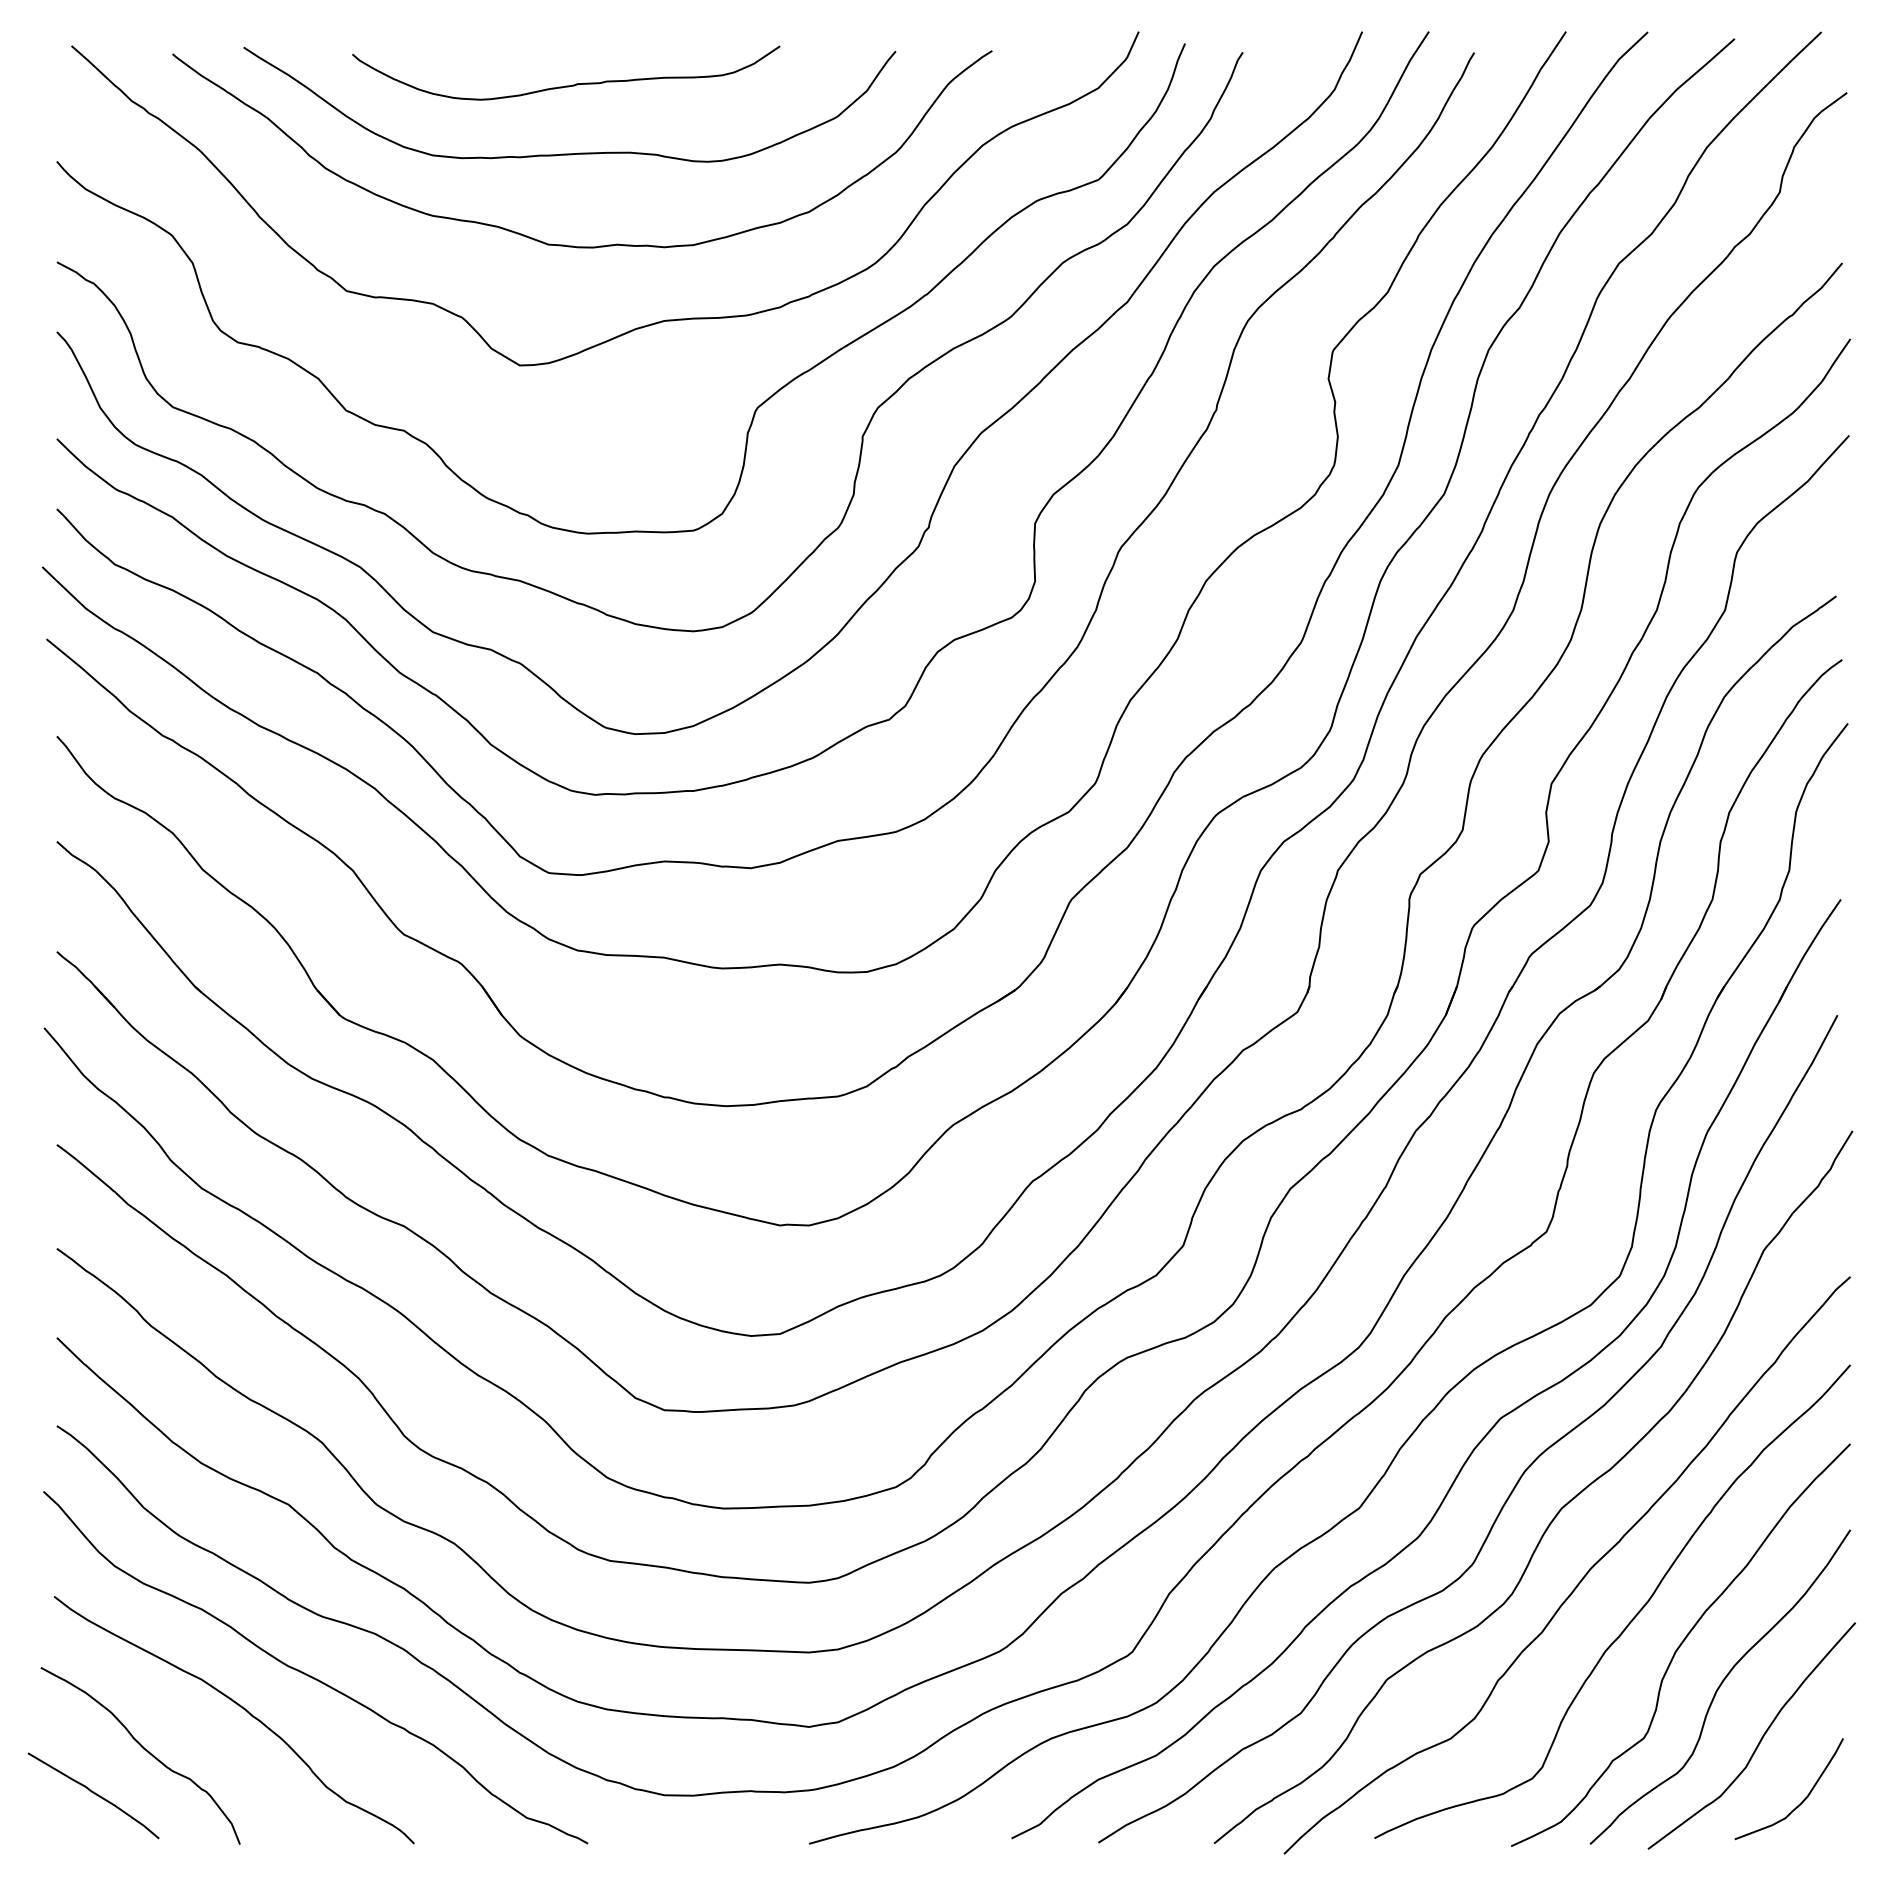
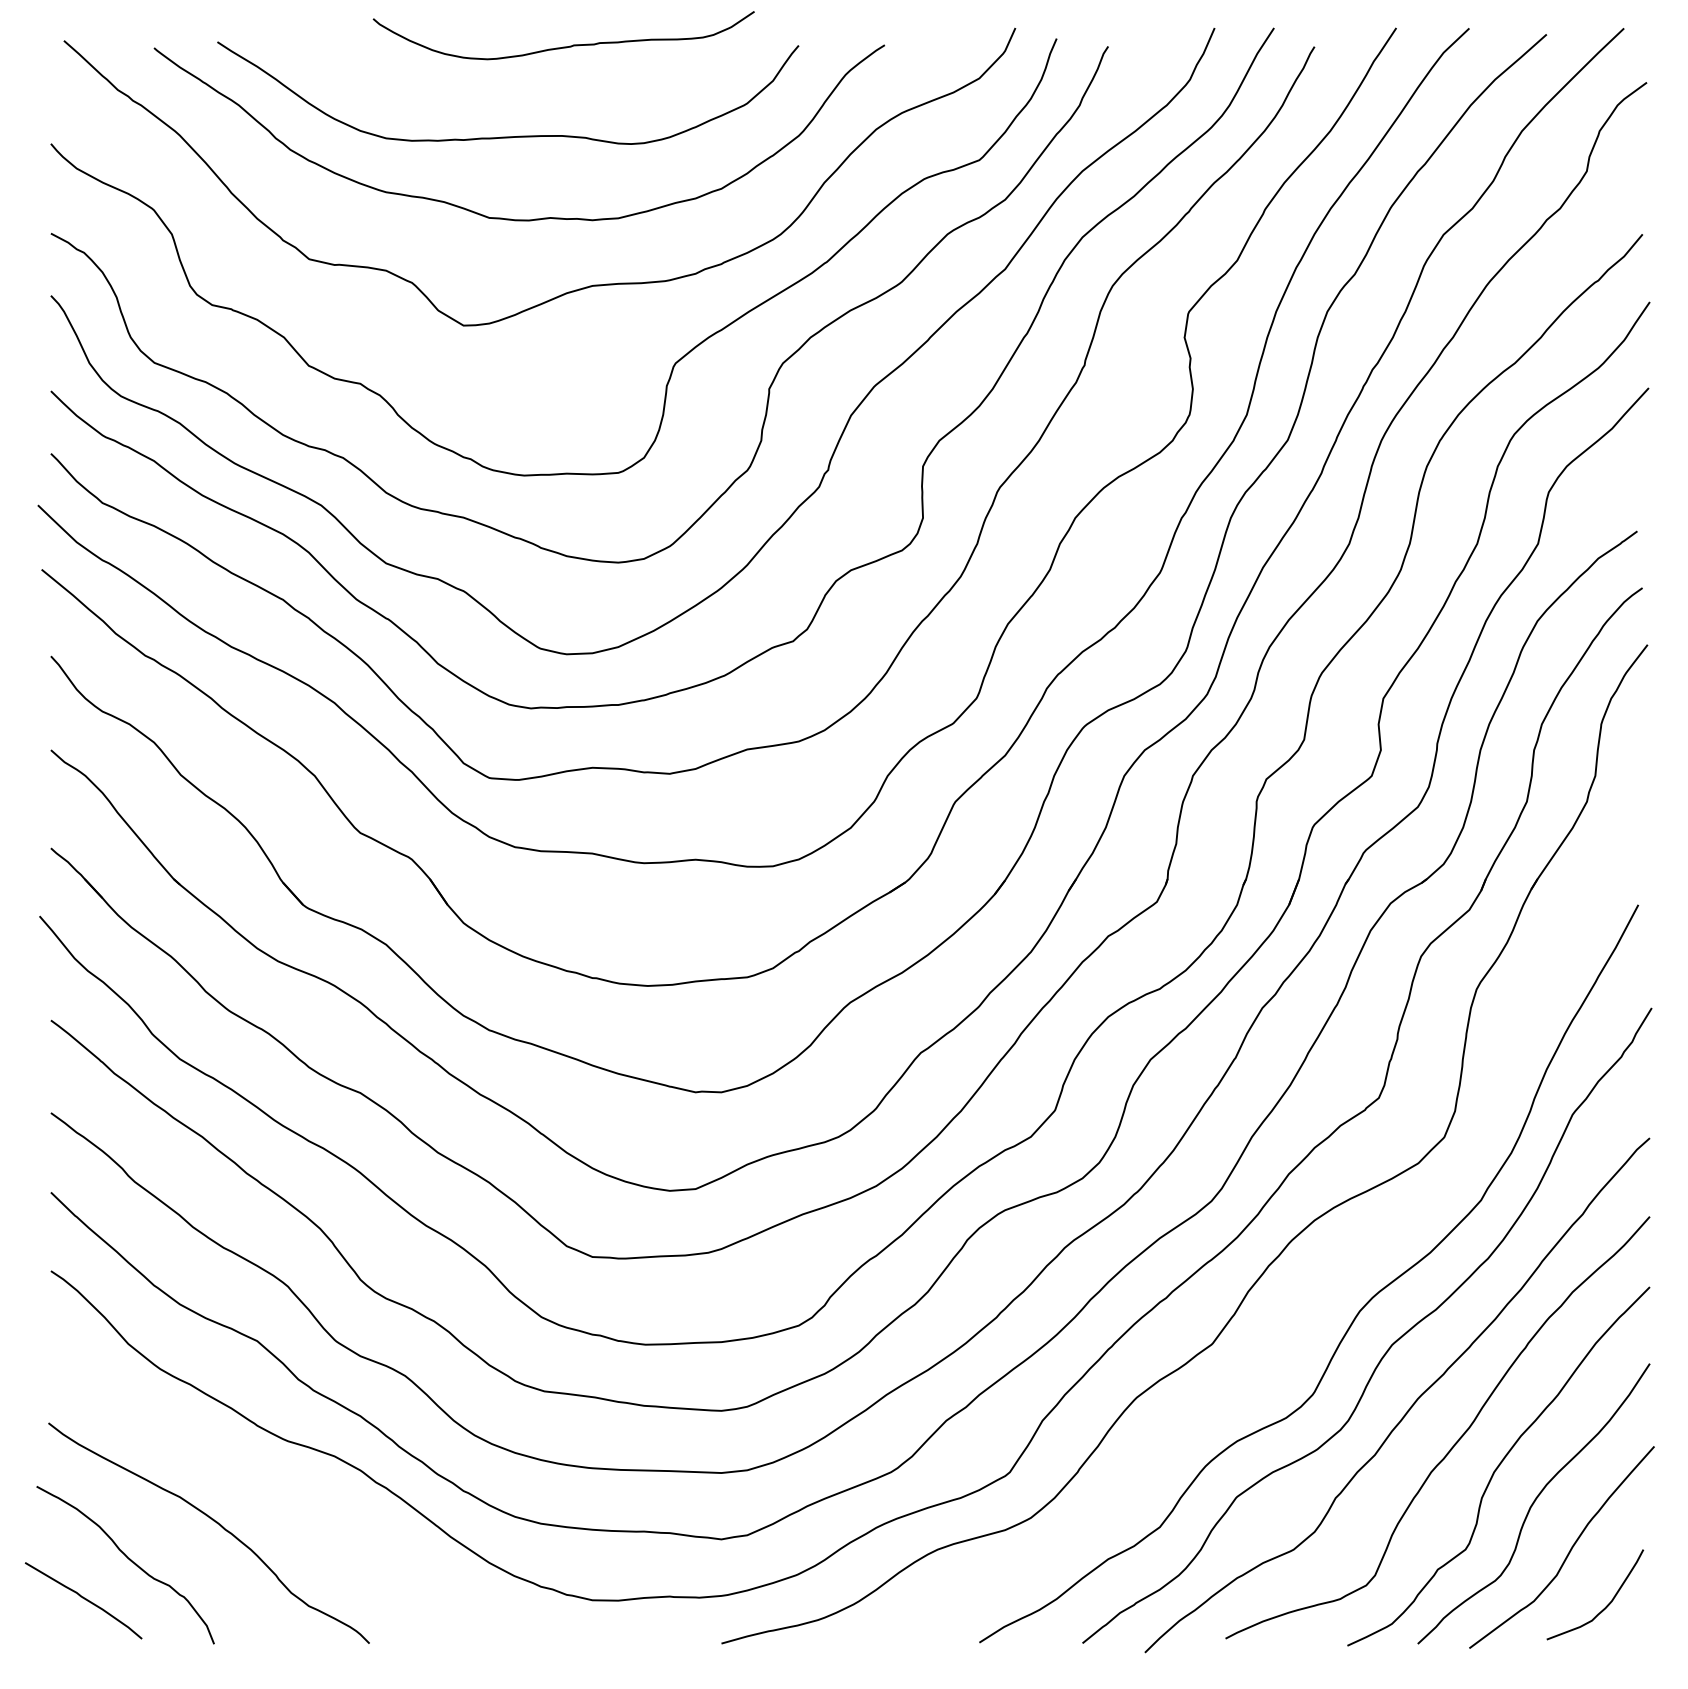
curve: (566, 85) -> (564, 46), moved
part: (1489, 1429) -> (1328, 1274), removed
curve: (310, 1675) -> (277, 1493), removed

